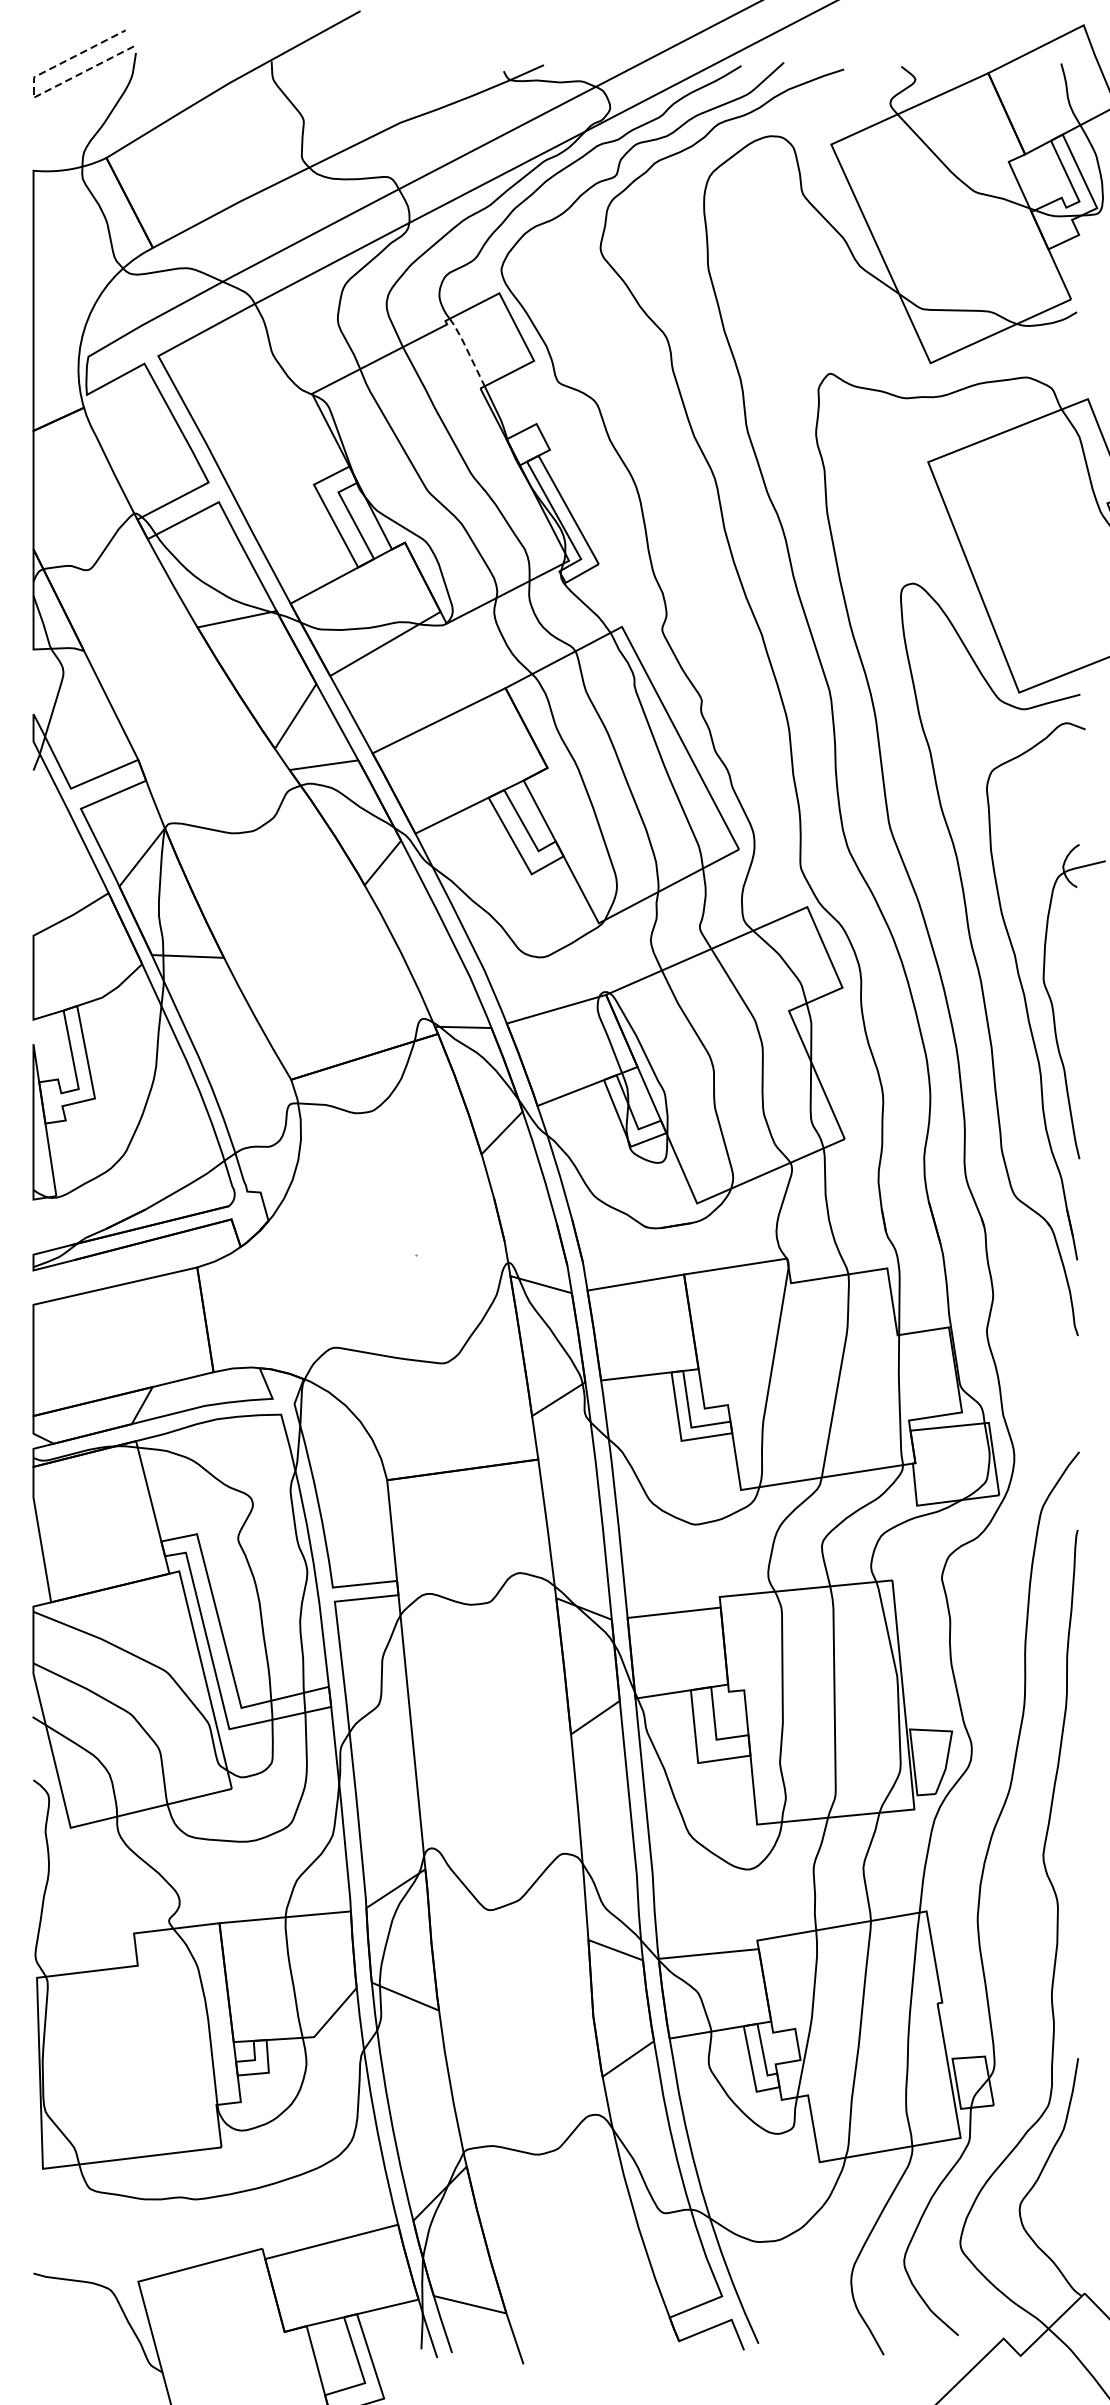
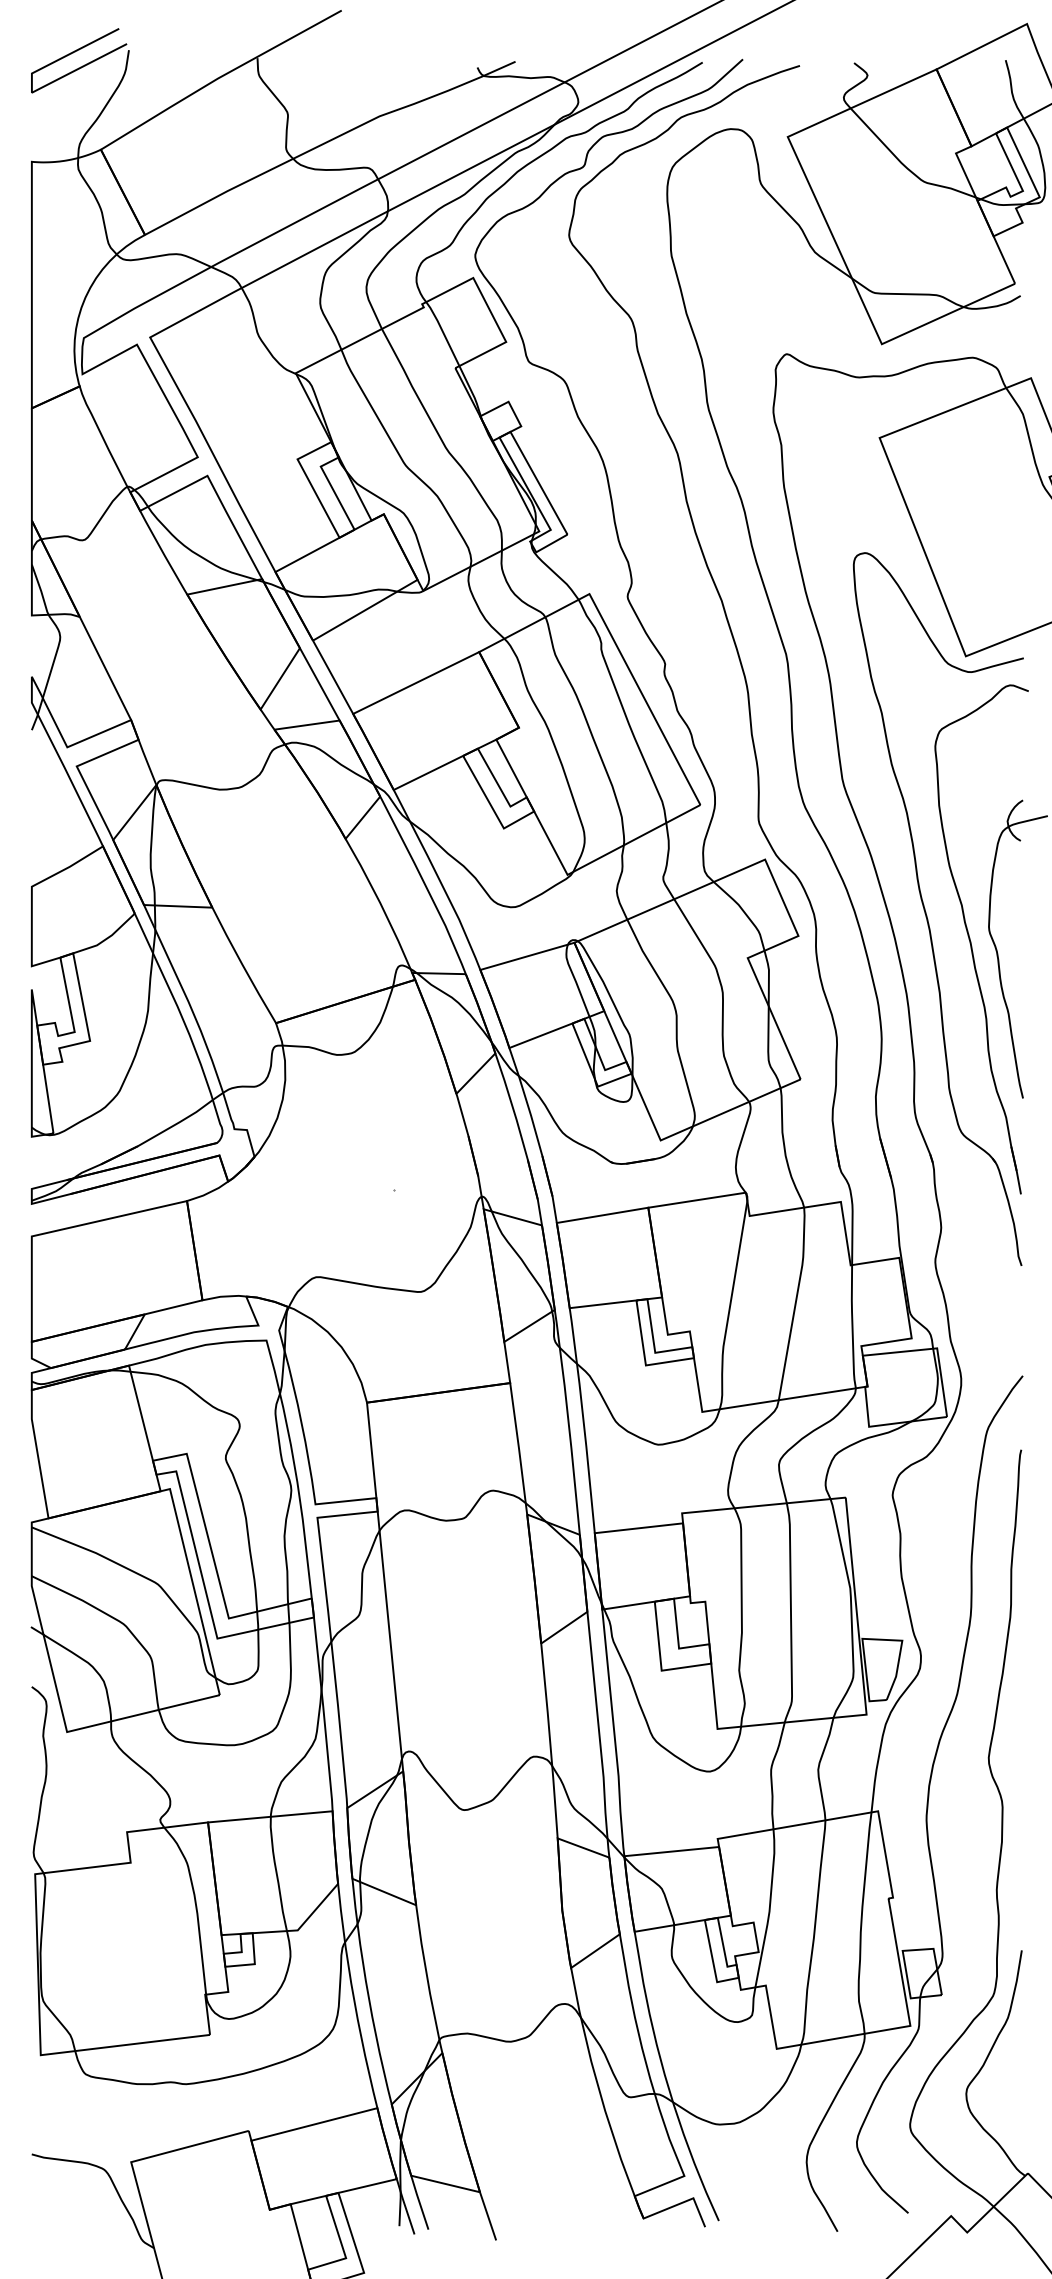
line: (33, 92) -> (31, 87), dashed -> solid
line: (467, 351) -> (443, 333), dashed -> solid

